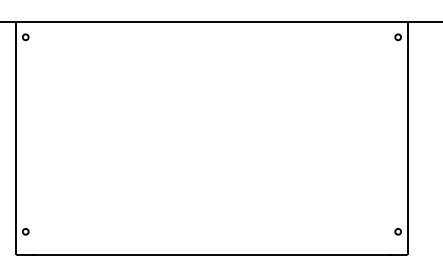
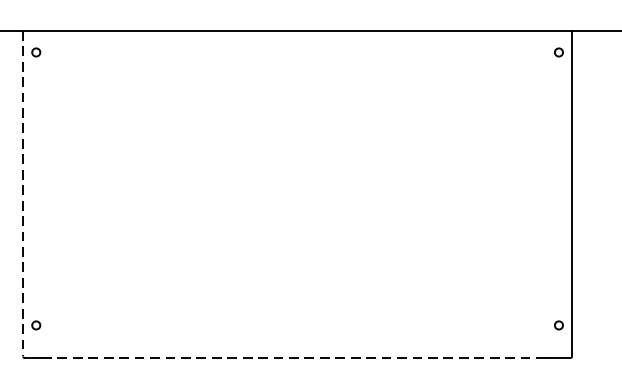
line: (16, 138) -> (23, 194), solid -> dashed
line: (211, 255) -> (296, 358), solid -> dashed

